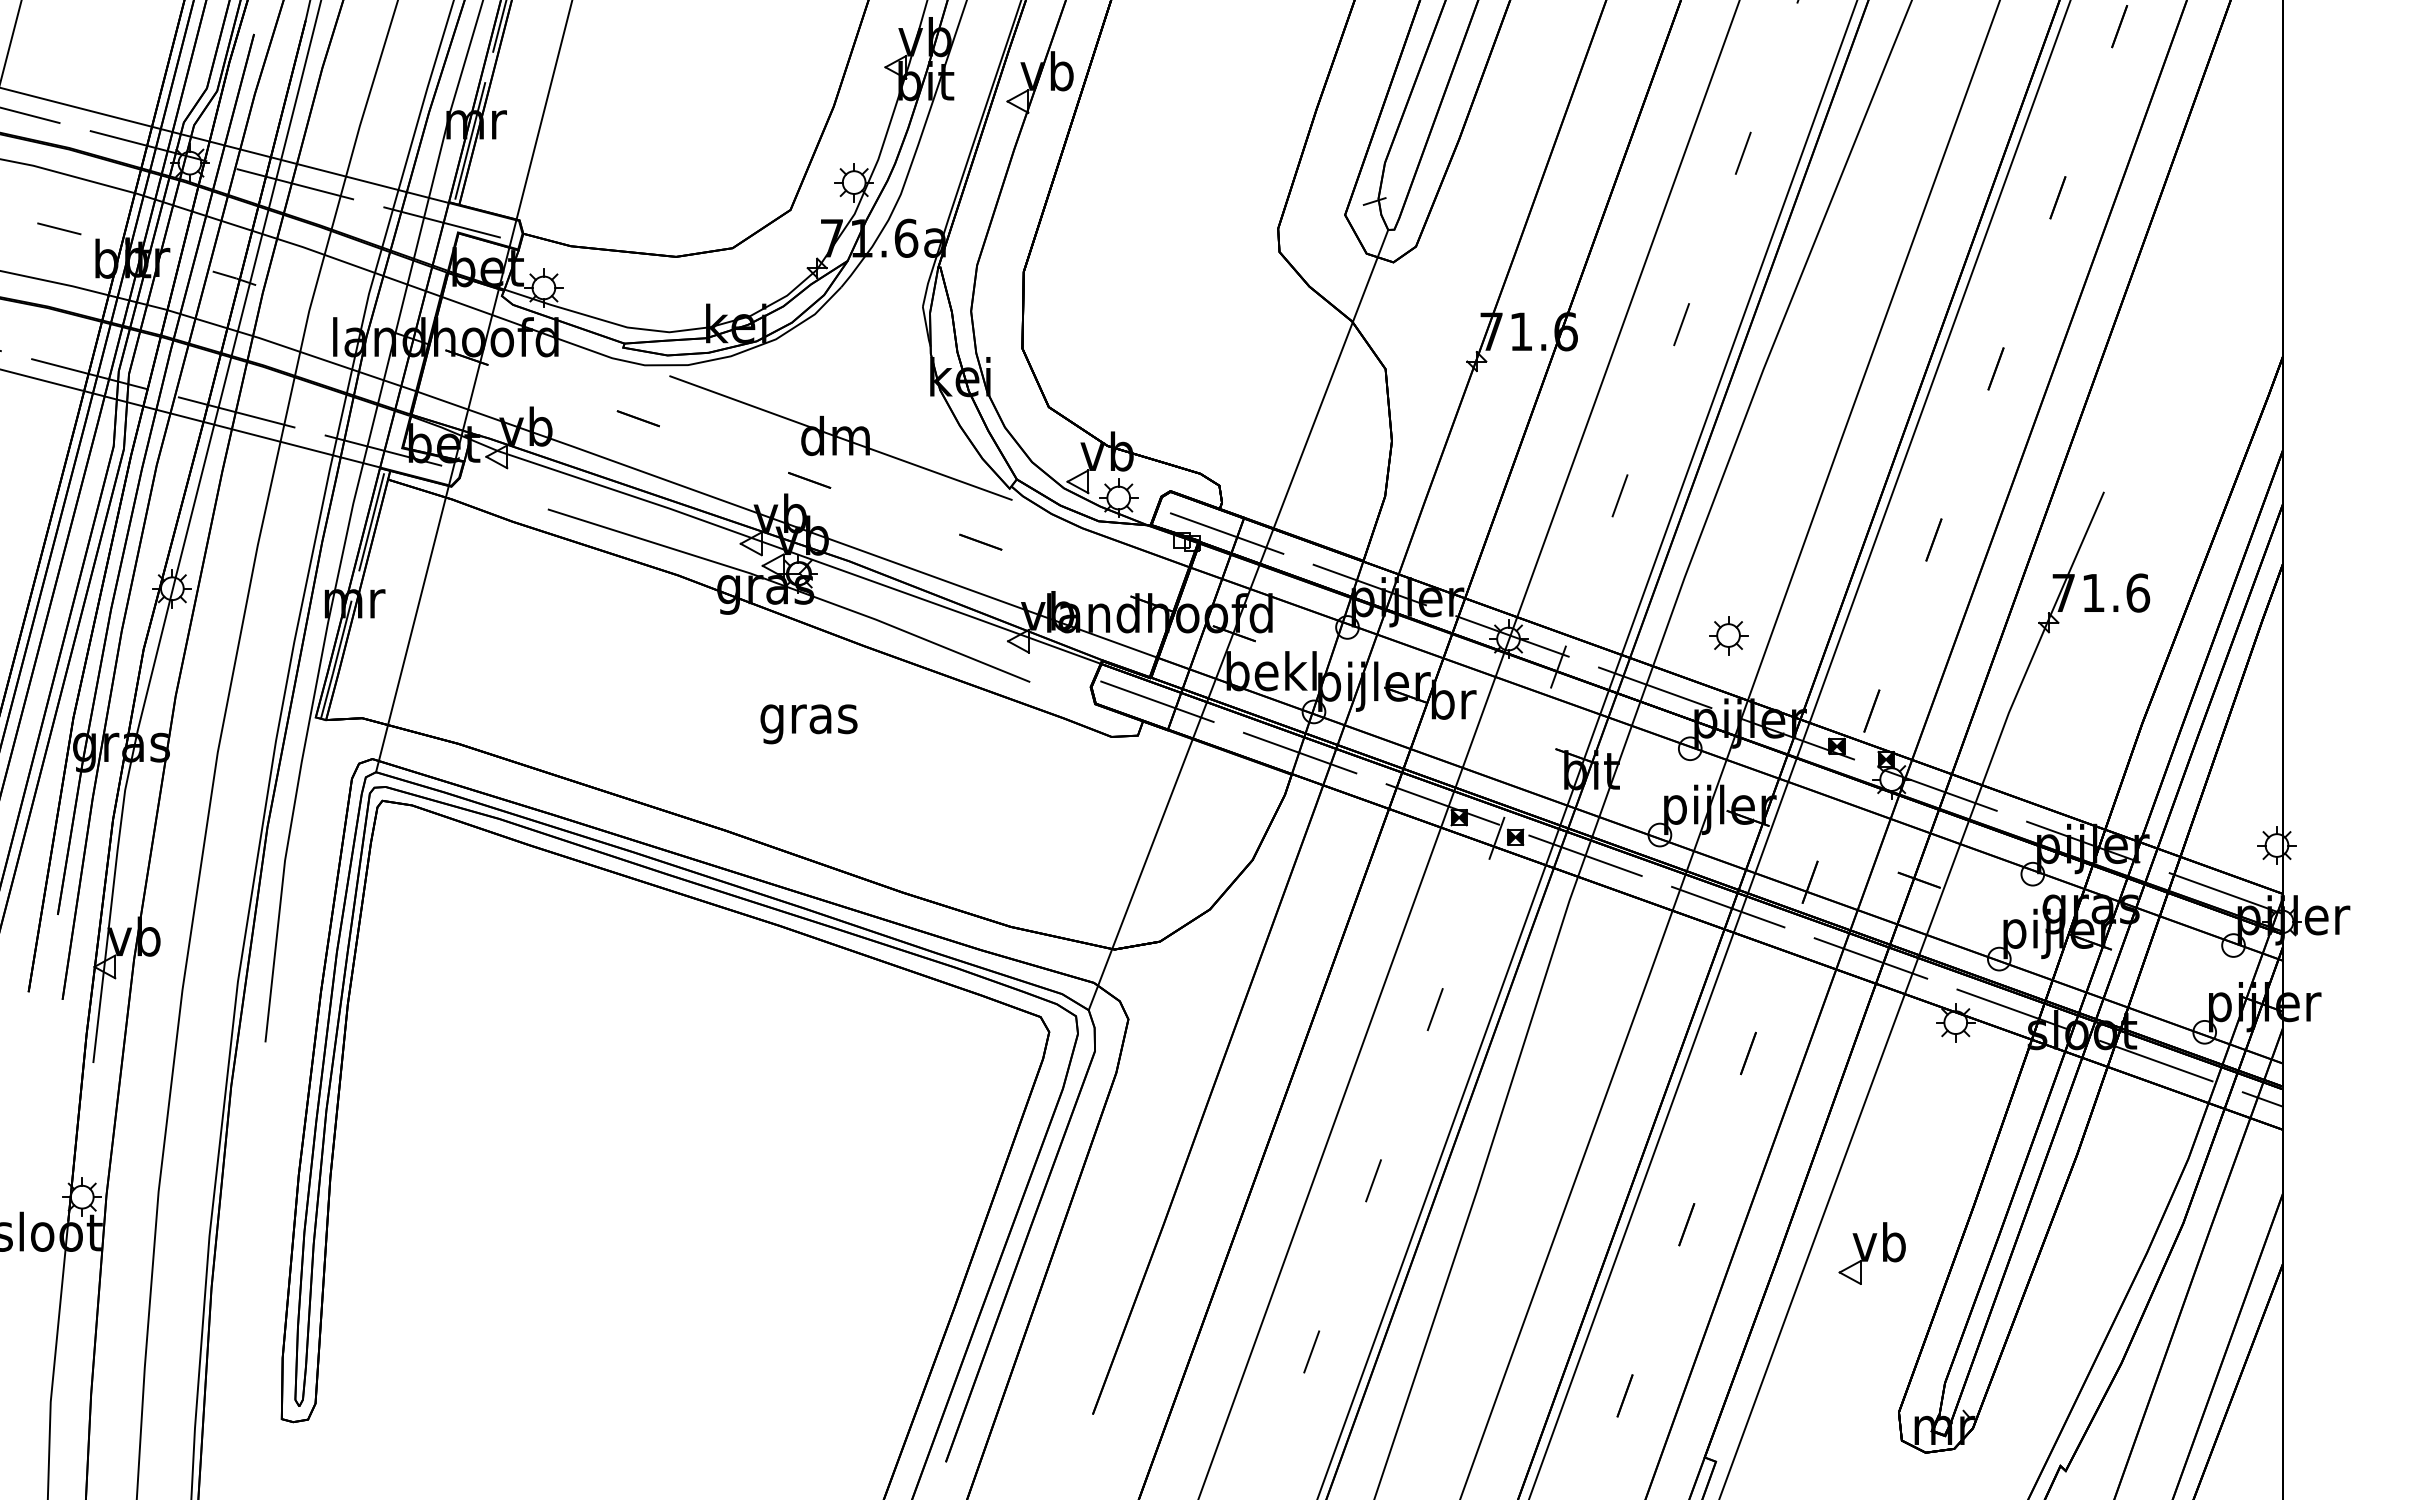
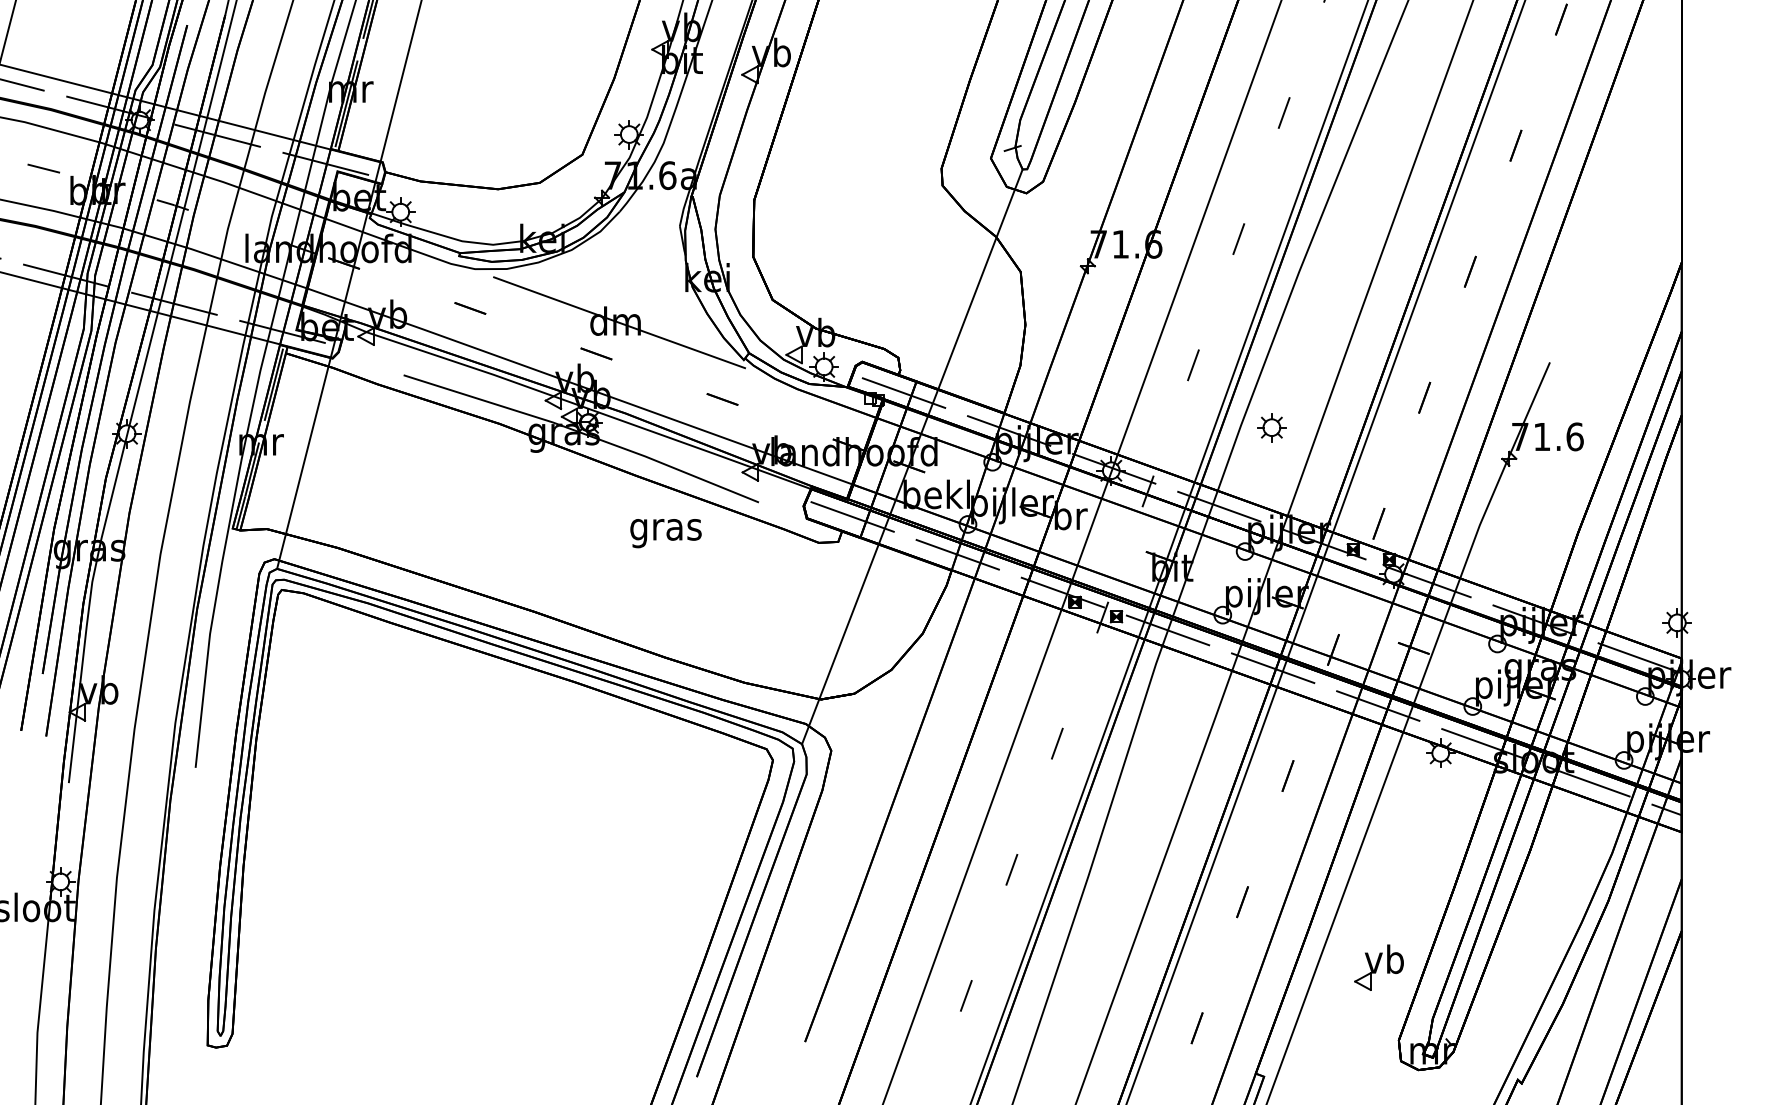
part: (1728, 635) -> (1271, 427), moved
text: (808, 724) -> (665, 533), moved
part: (1871, 1253) -> (1378, 967), moved

